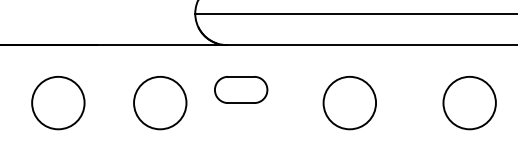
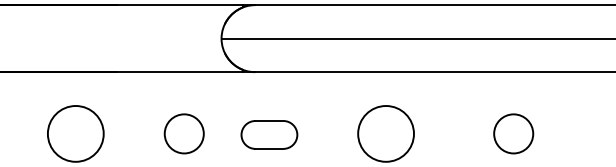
part: (241, 89) -> (269, 134), moved
circle: (160, 102) -> (184, 133), size x0.7
circle: (469, 102) -> (513, 133), size x0.7

